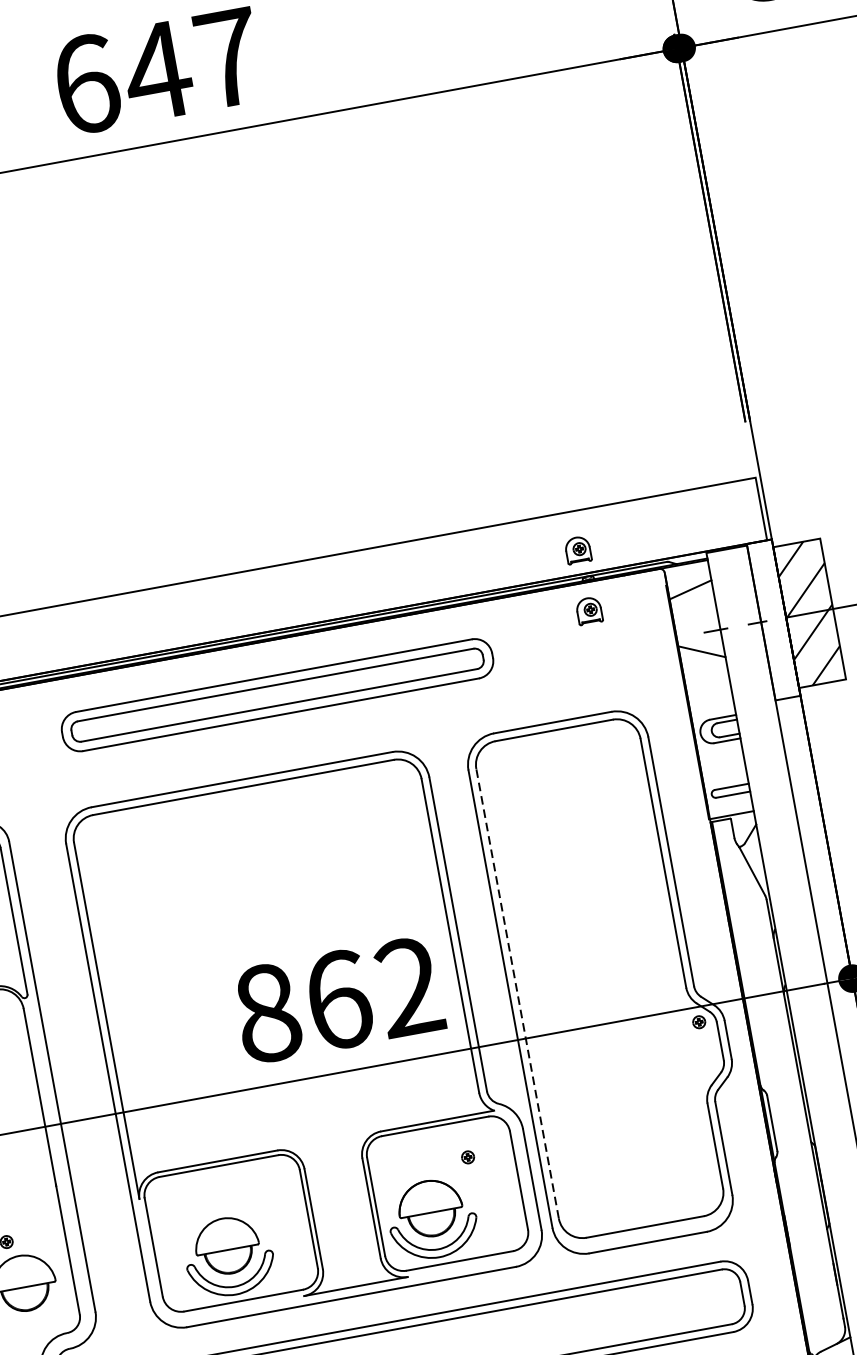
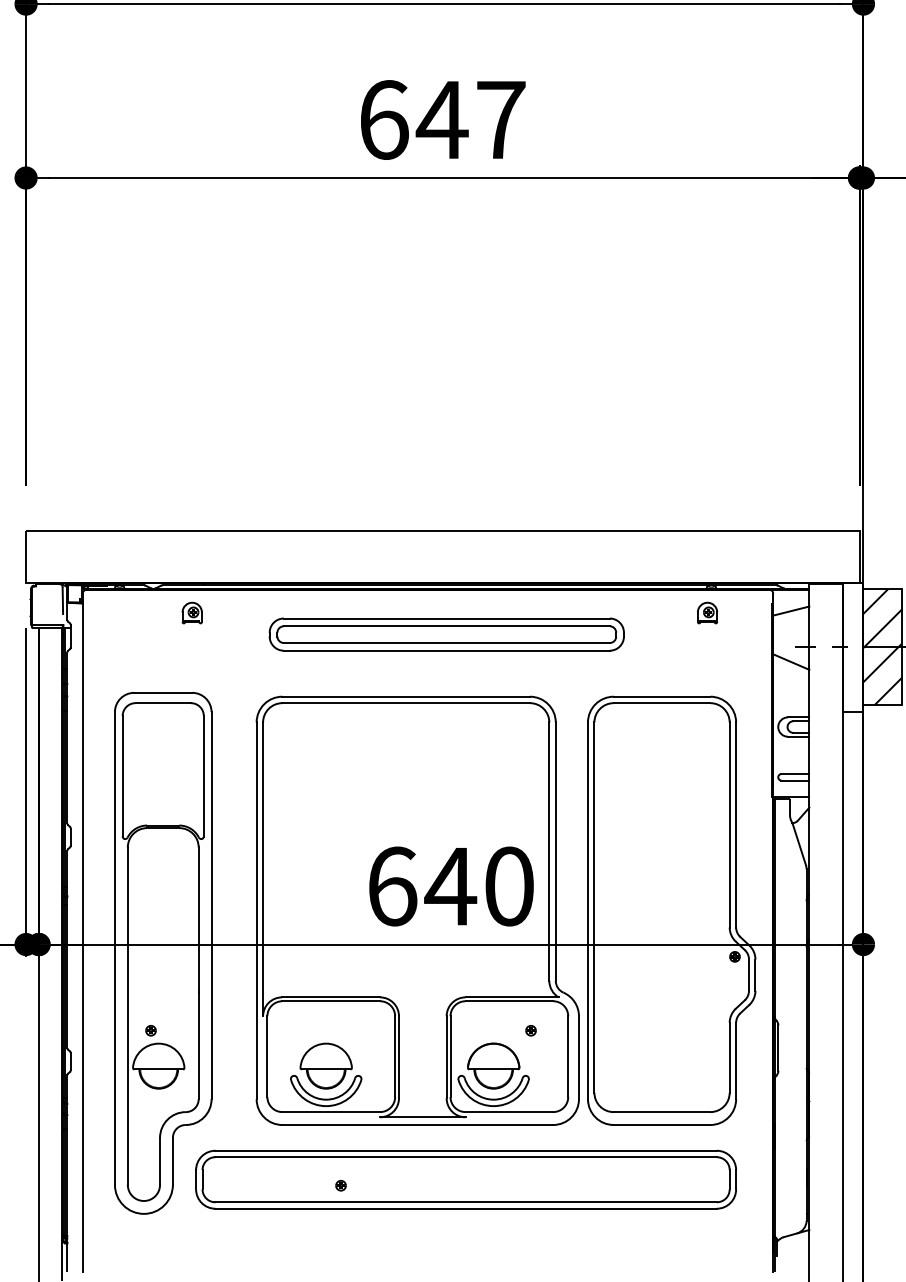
part: (577, 549) -> (707, 562), removed
line: (517, 993) -> (594, 907), dashed -> solid
text: (338, 1000) -> (450, 886), 862 -> 640

